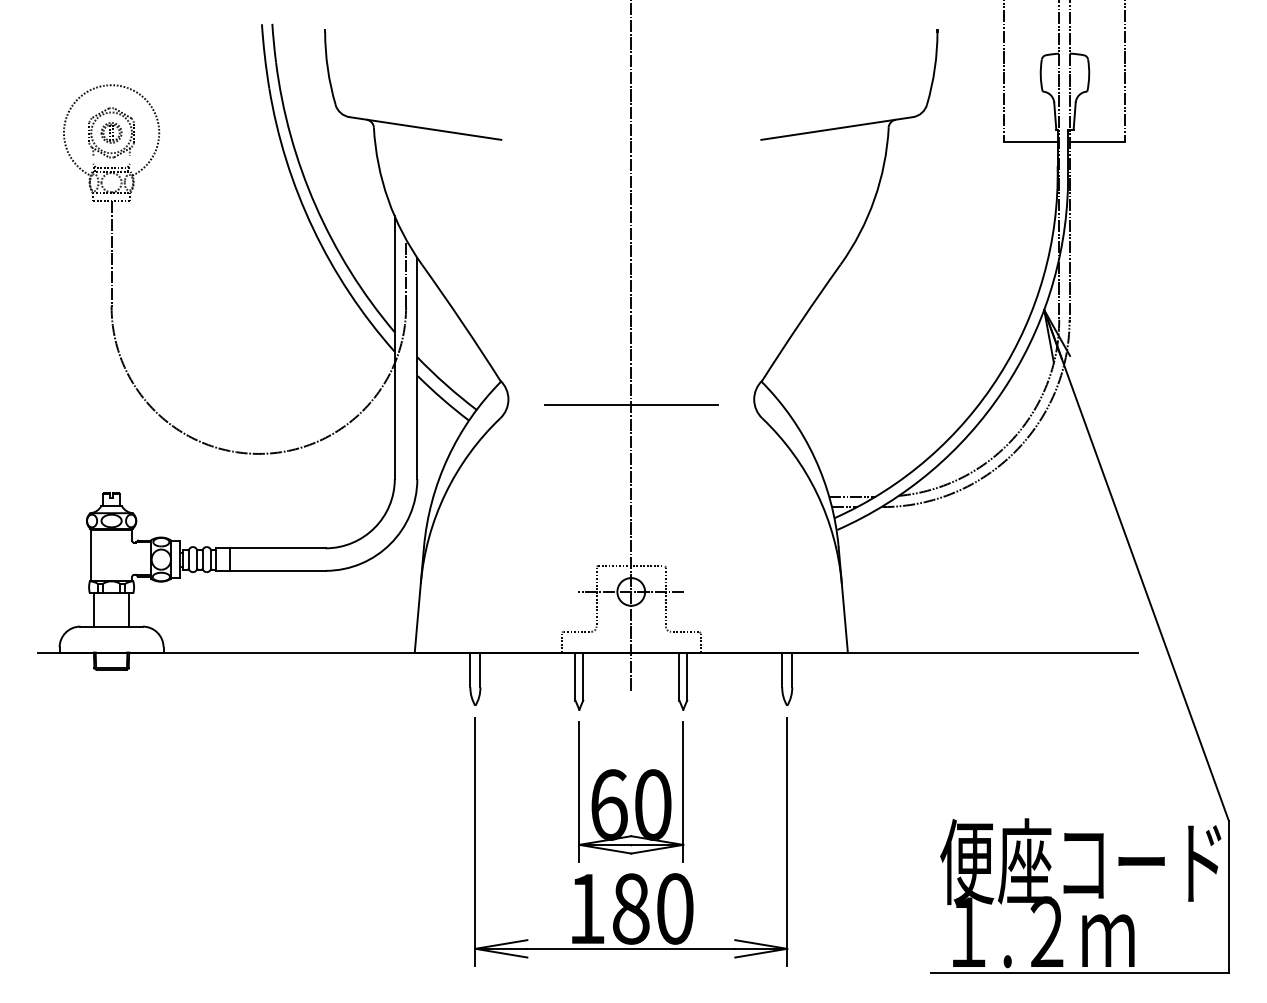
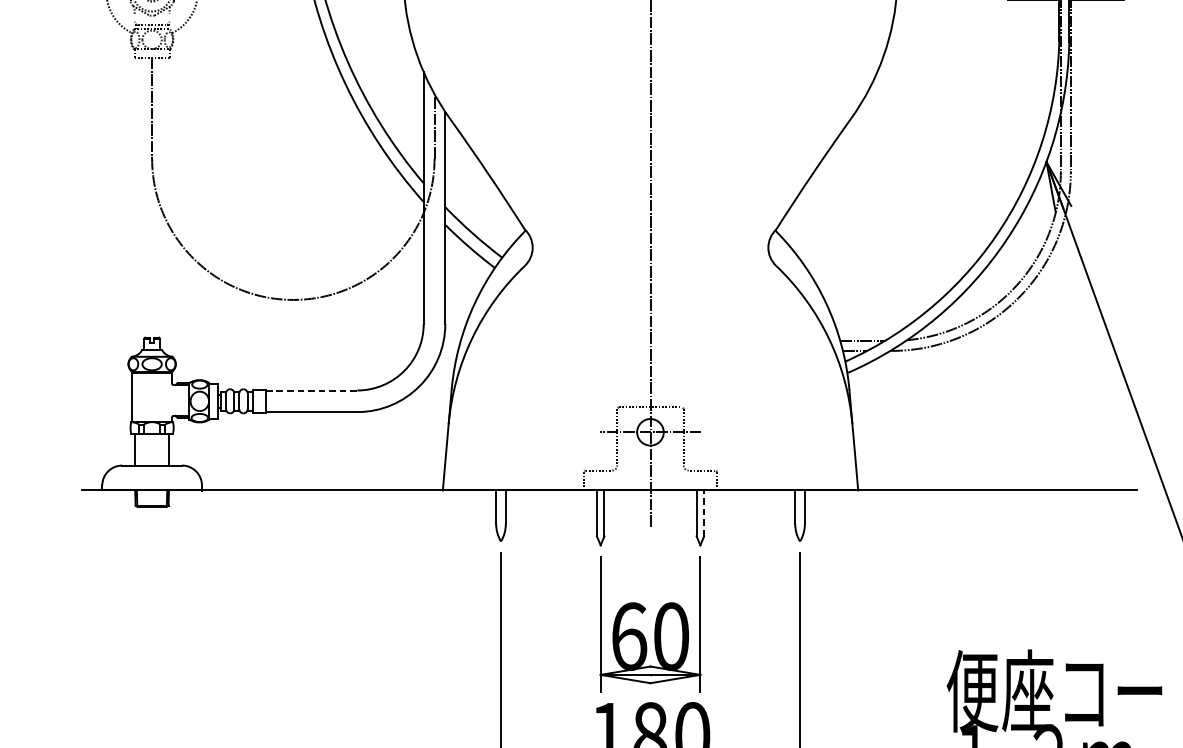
line: (630, 404) -> (649, 252), removed
line: (277, 548) -> (311, 390), solid -> dashed
line: (687, 676) -> (704, 513), solid -> dashed

